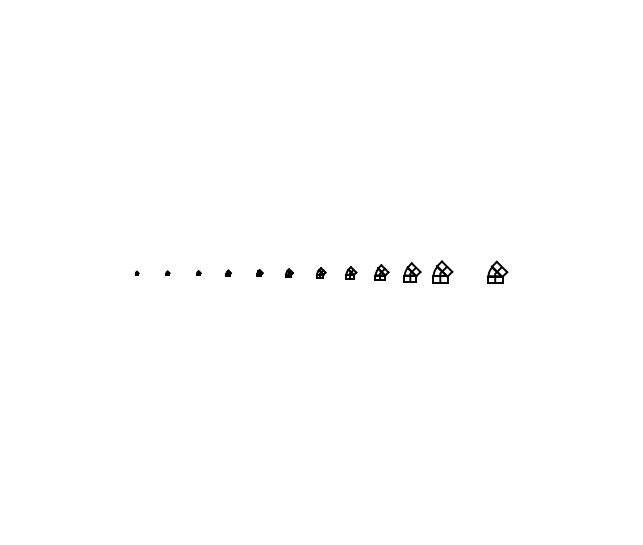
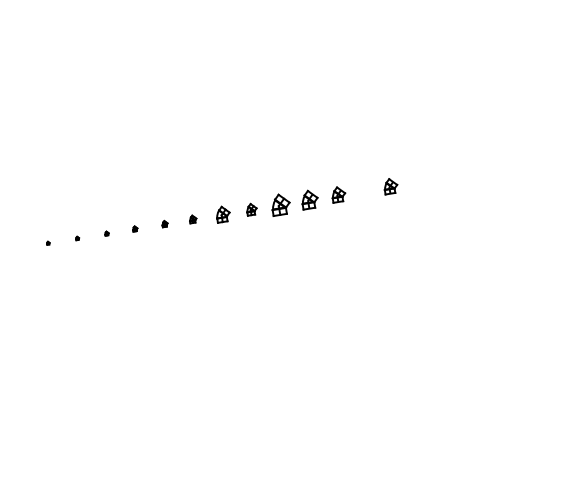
part: (442, 271) -> (338, 193), size x0.7
part: (497, 271) -> (390, 185), size x0.7
part: (321, 272) -> (223, 213), size x1.6
part: (381, 272) -> (280, 204), size x1.4

